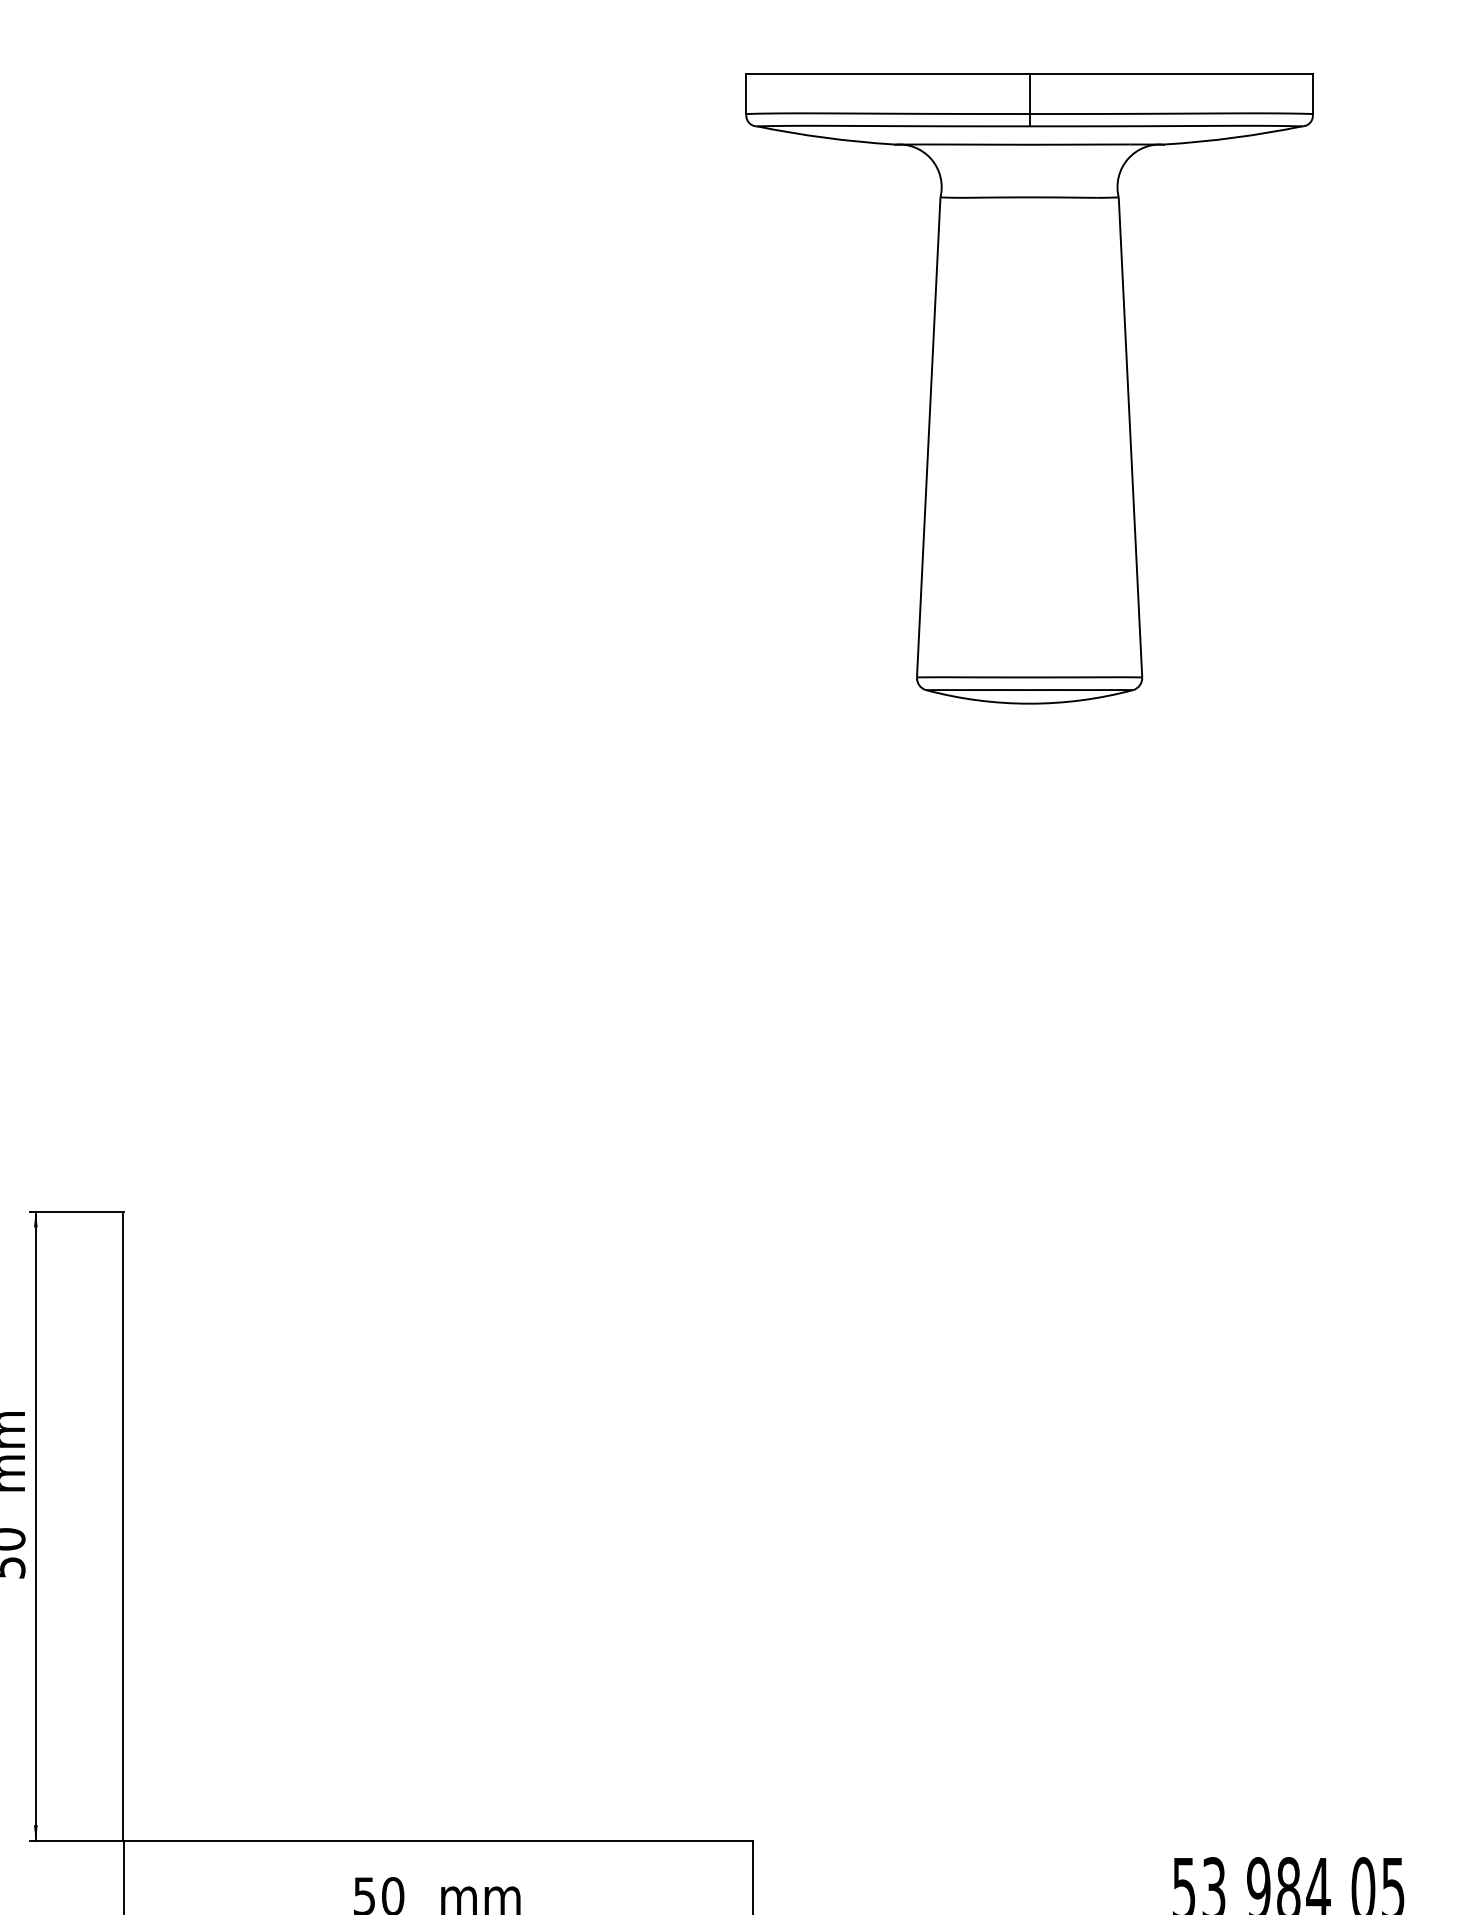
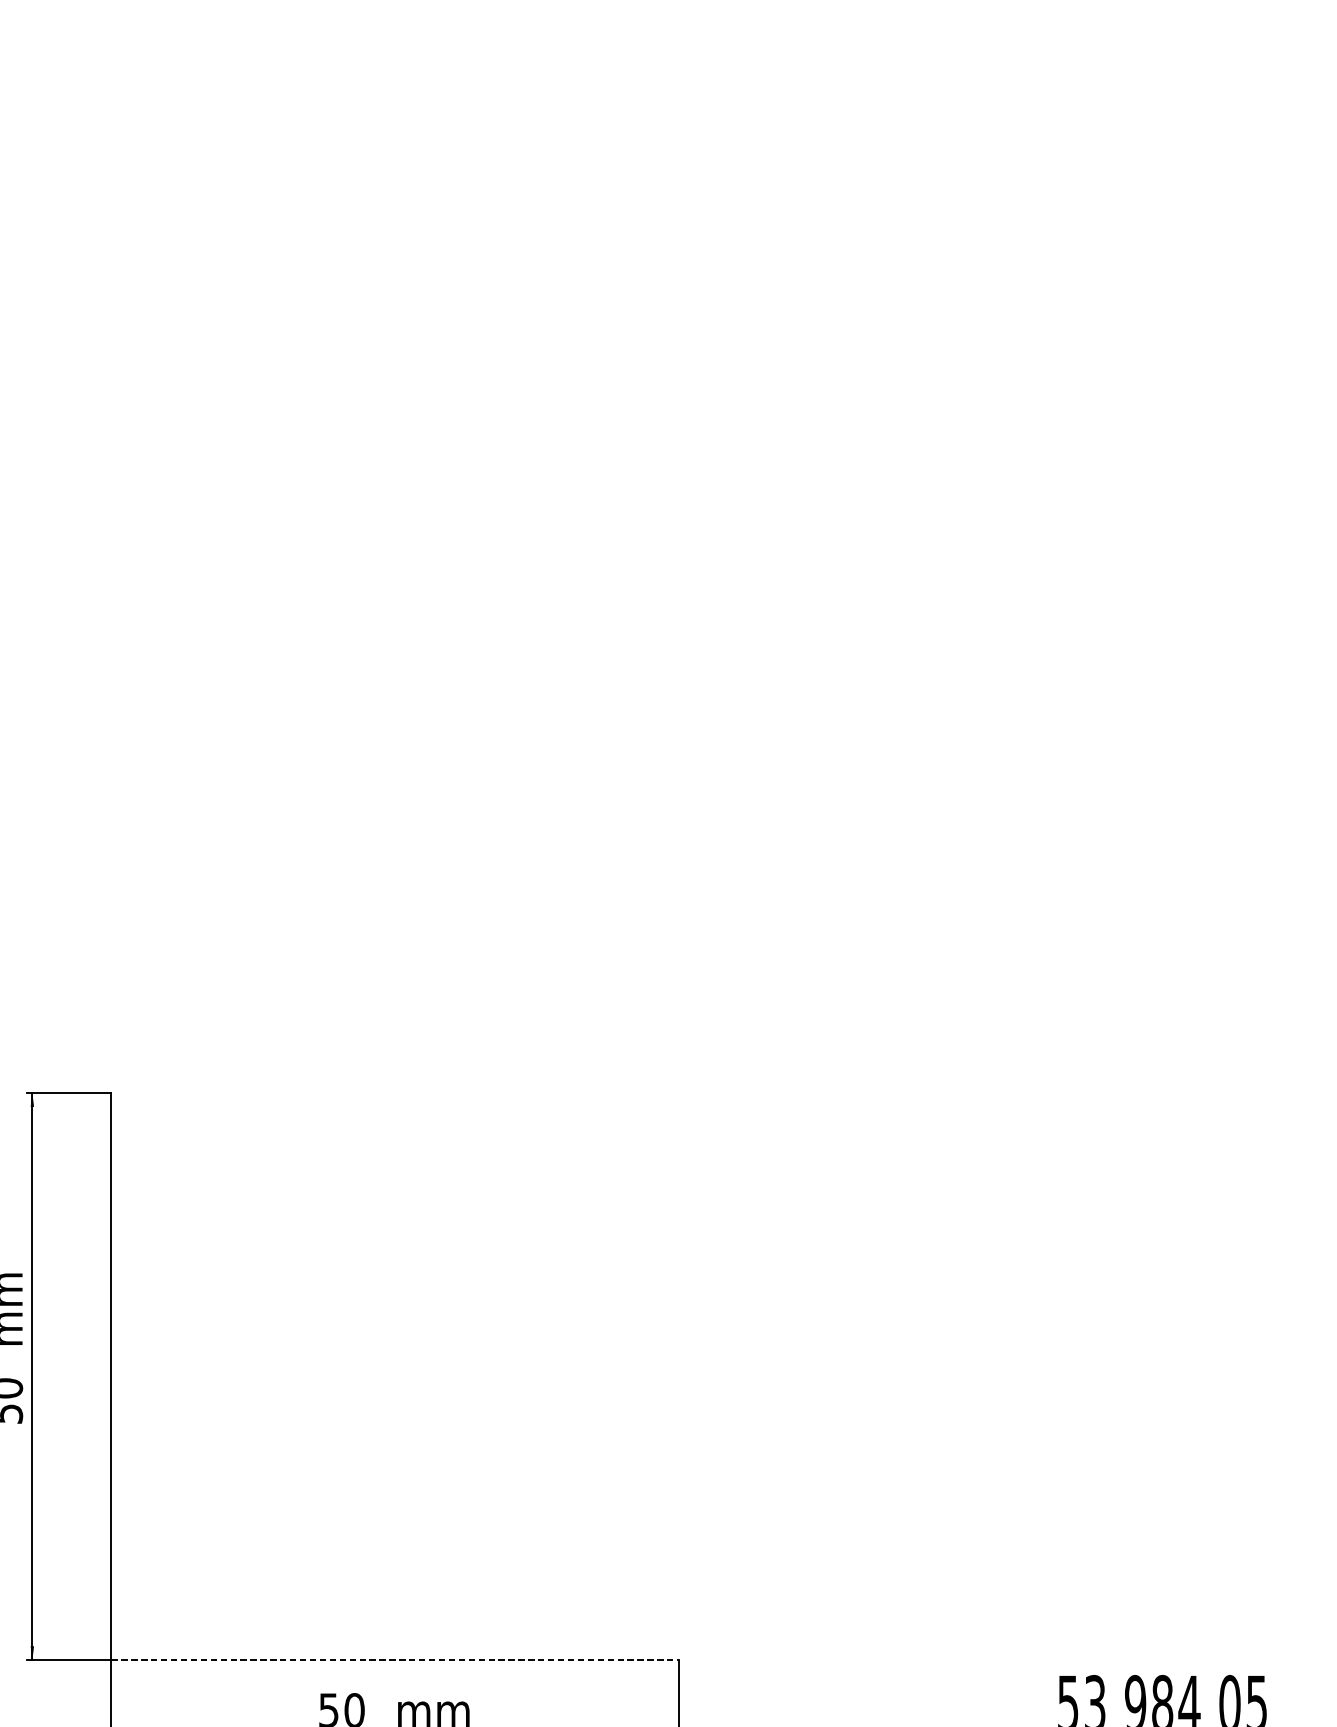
part: (1029, 388) -> (928, 350), removed
line: (438, 1840) -> (395, 1660), solid -> dashed

